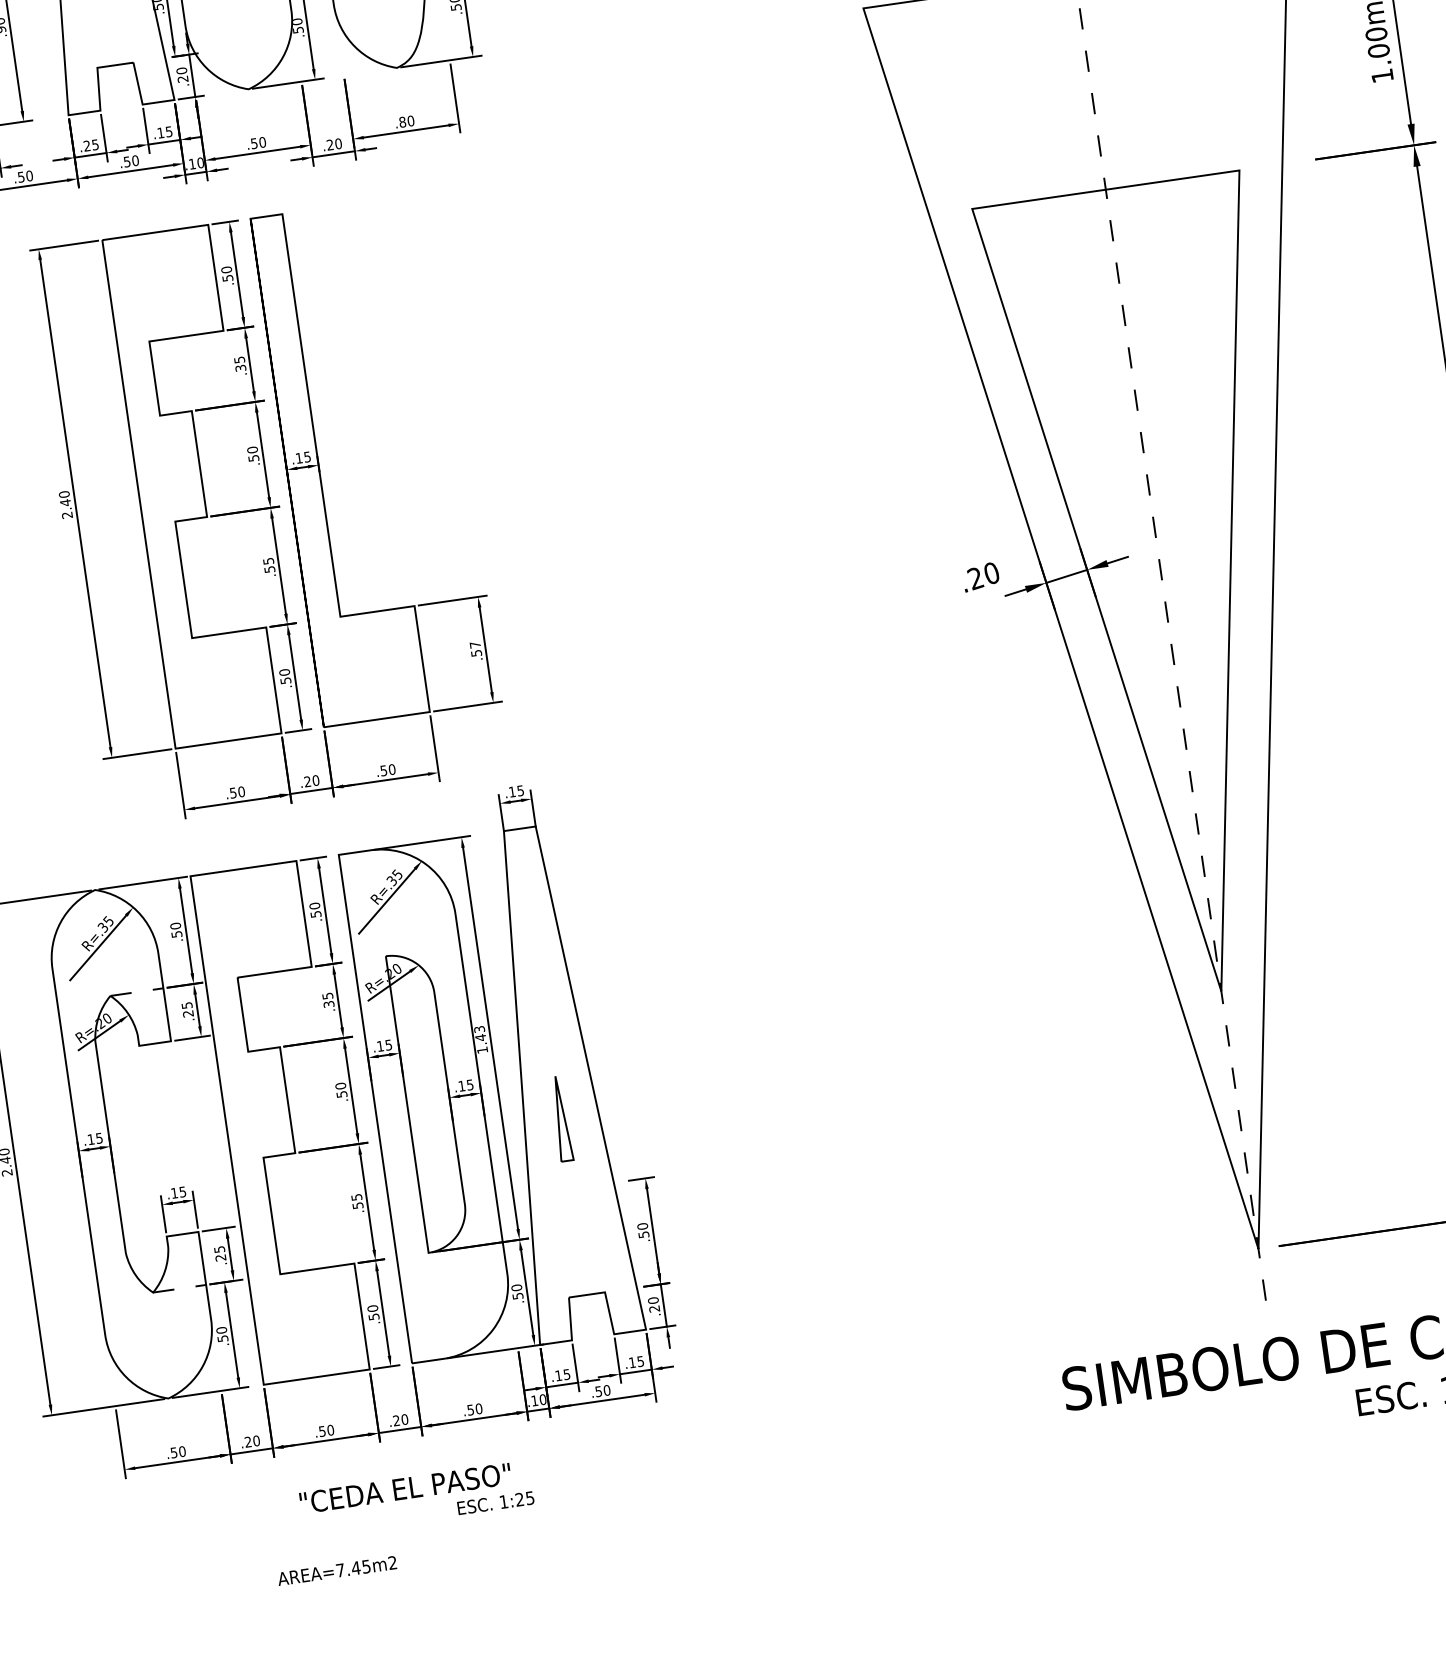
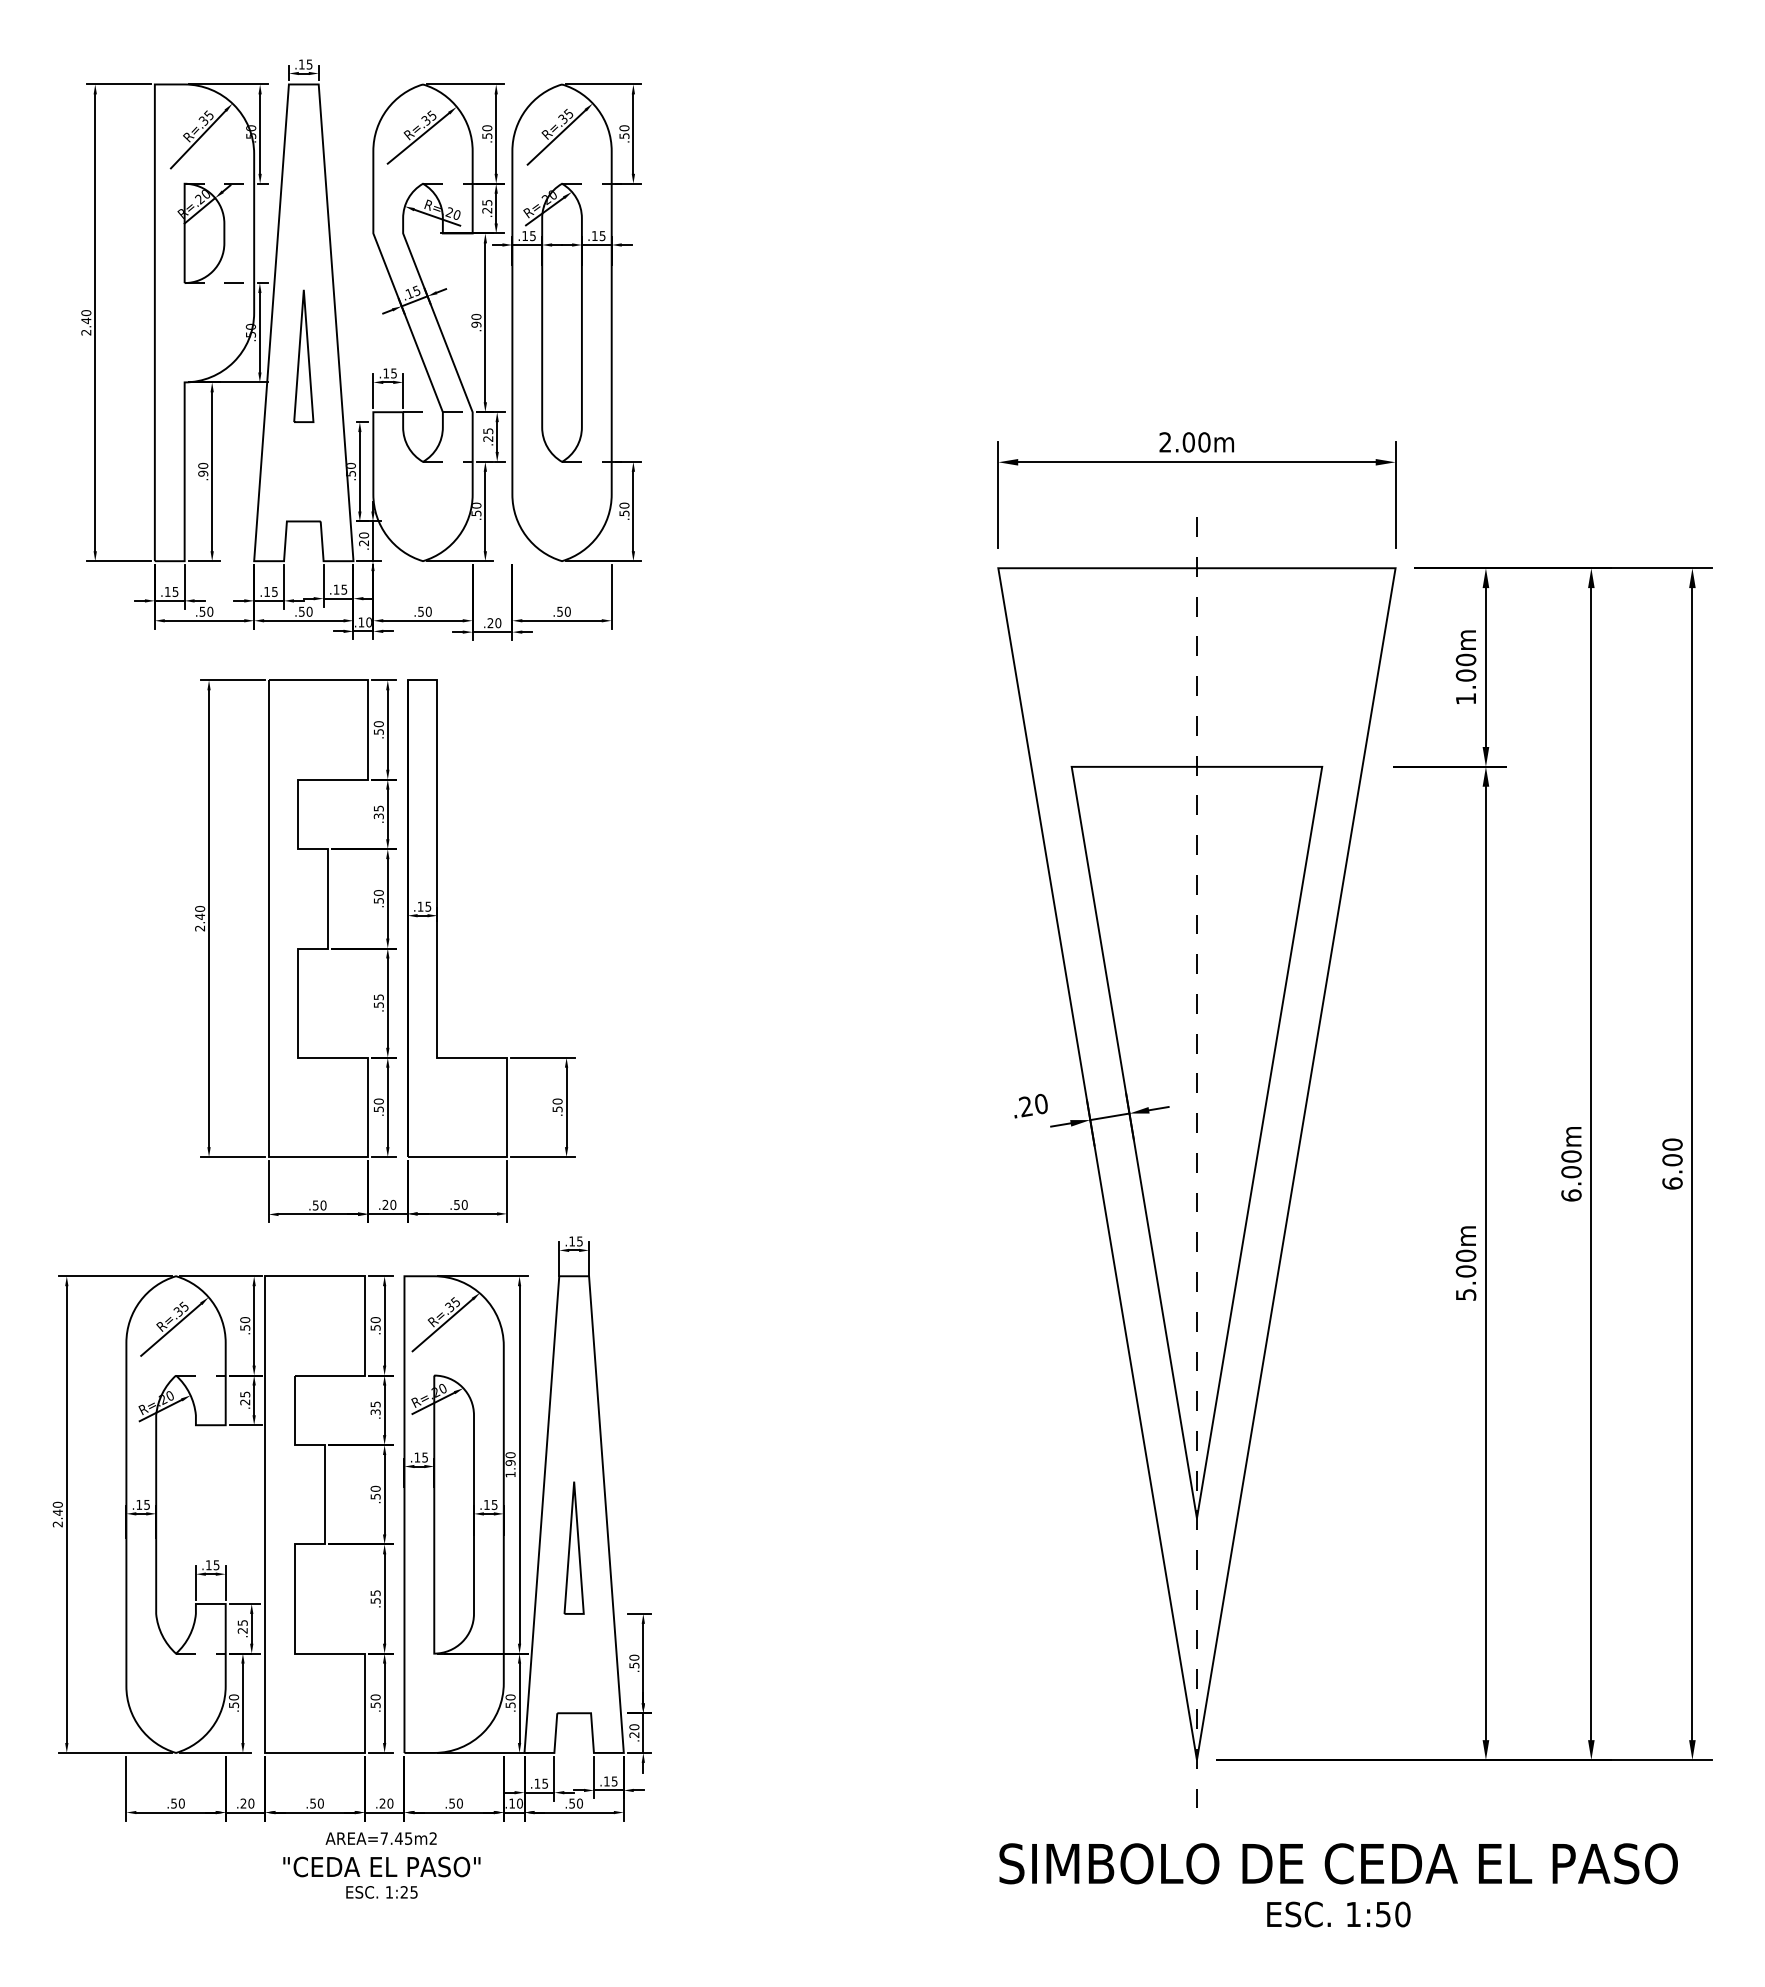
text: (403, 121) -> (560, 611), .80 -> .50
text: (86, 145) -> (266, 591), .25 -> .15
text: (475, 644) -> (557, 1101), .57 -> .50
text: (480, 1034) -> (510, 1459), 1.43 -> 1.90
part: (560, 1118) -> (573, 1547), size x1.67
text: (495, 1503) -> (381, 1892), moved
text: (336, 1570) -> (380, 1838), moved

